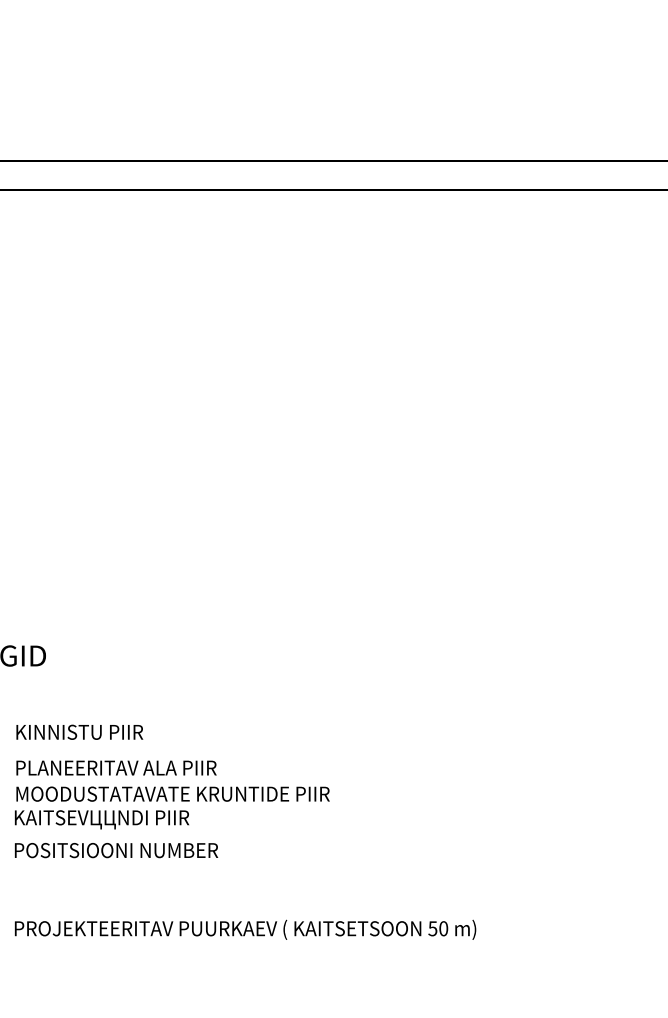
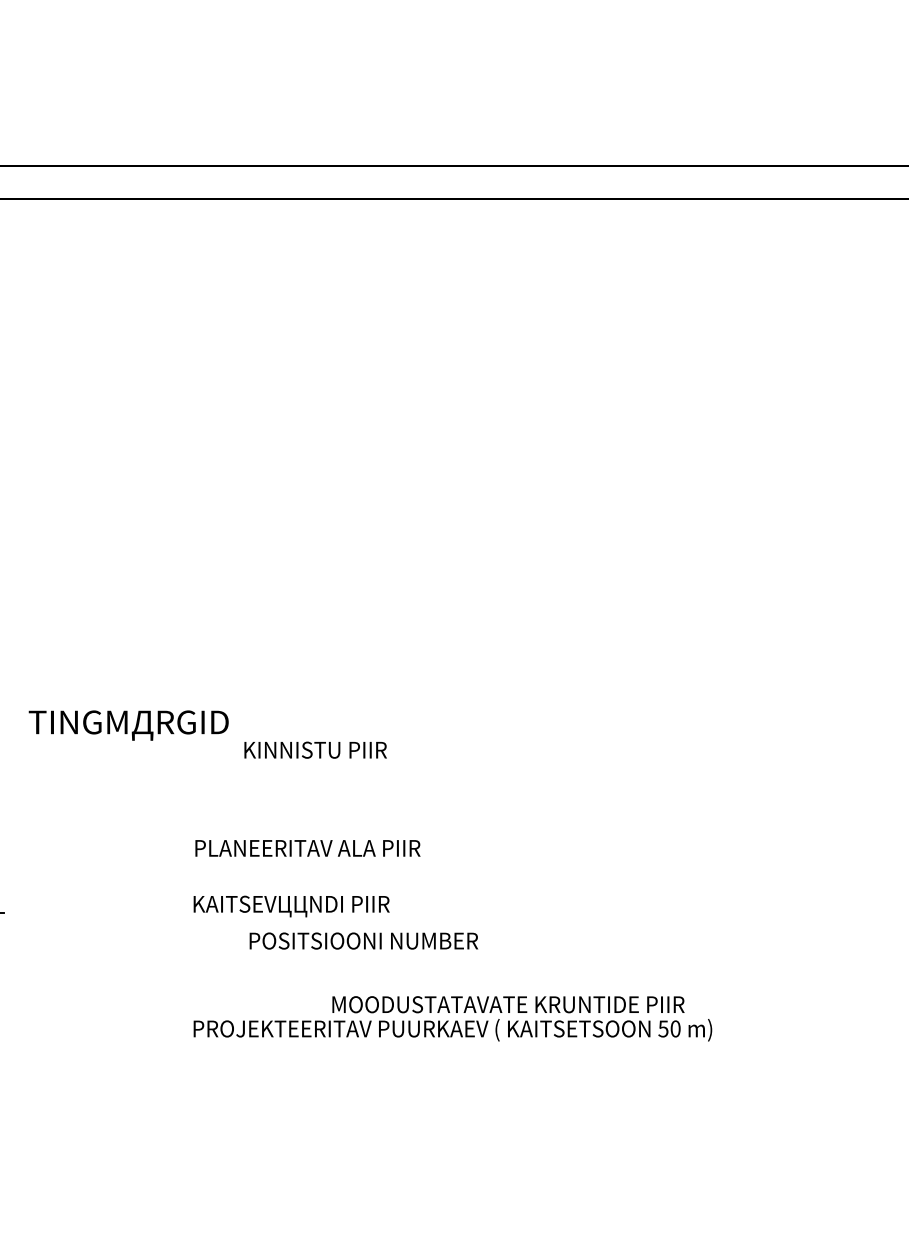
text: (79, 731) -> (315, 749), moved
text: (173, 793) -> (508, 1004), moved
text: (116, 850) -> (363, 940), moved

